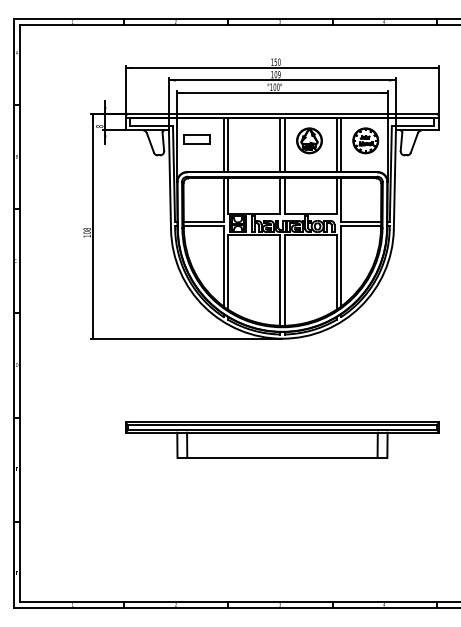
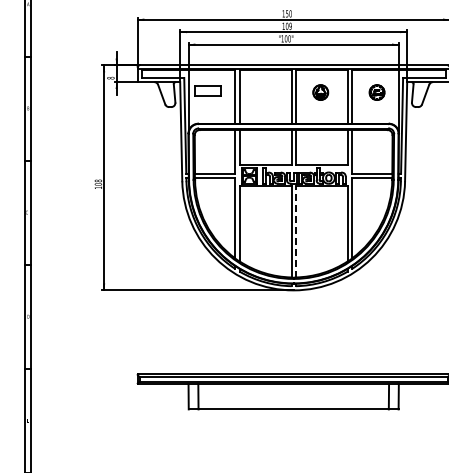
part: (309, 140) -> (320, 92), size x0.6
part: (365, 140) -> (376, 92), size x0.6
line: (284, 280) -> (295, 232), solid -> dashed

